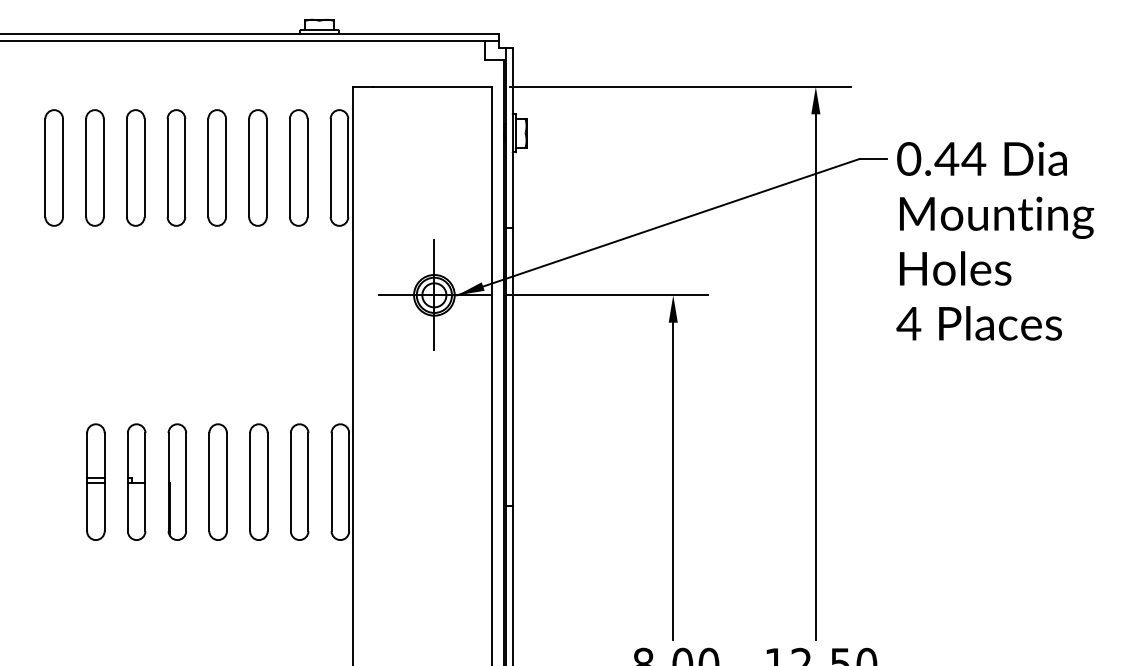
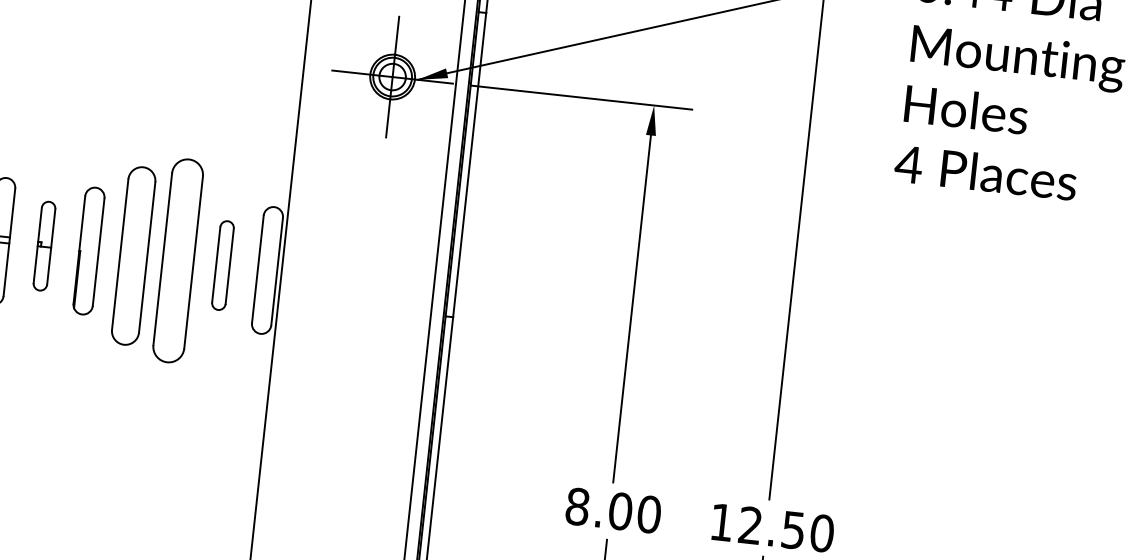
part: (136, 481) -> (44, 245), size x0.7
part: (217, 481) -> (133, 255), size x1.4
part: (258, 481) -> (177, 260), size x1.6
part: (299, 481) -> (222, 264), size x0.7

